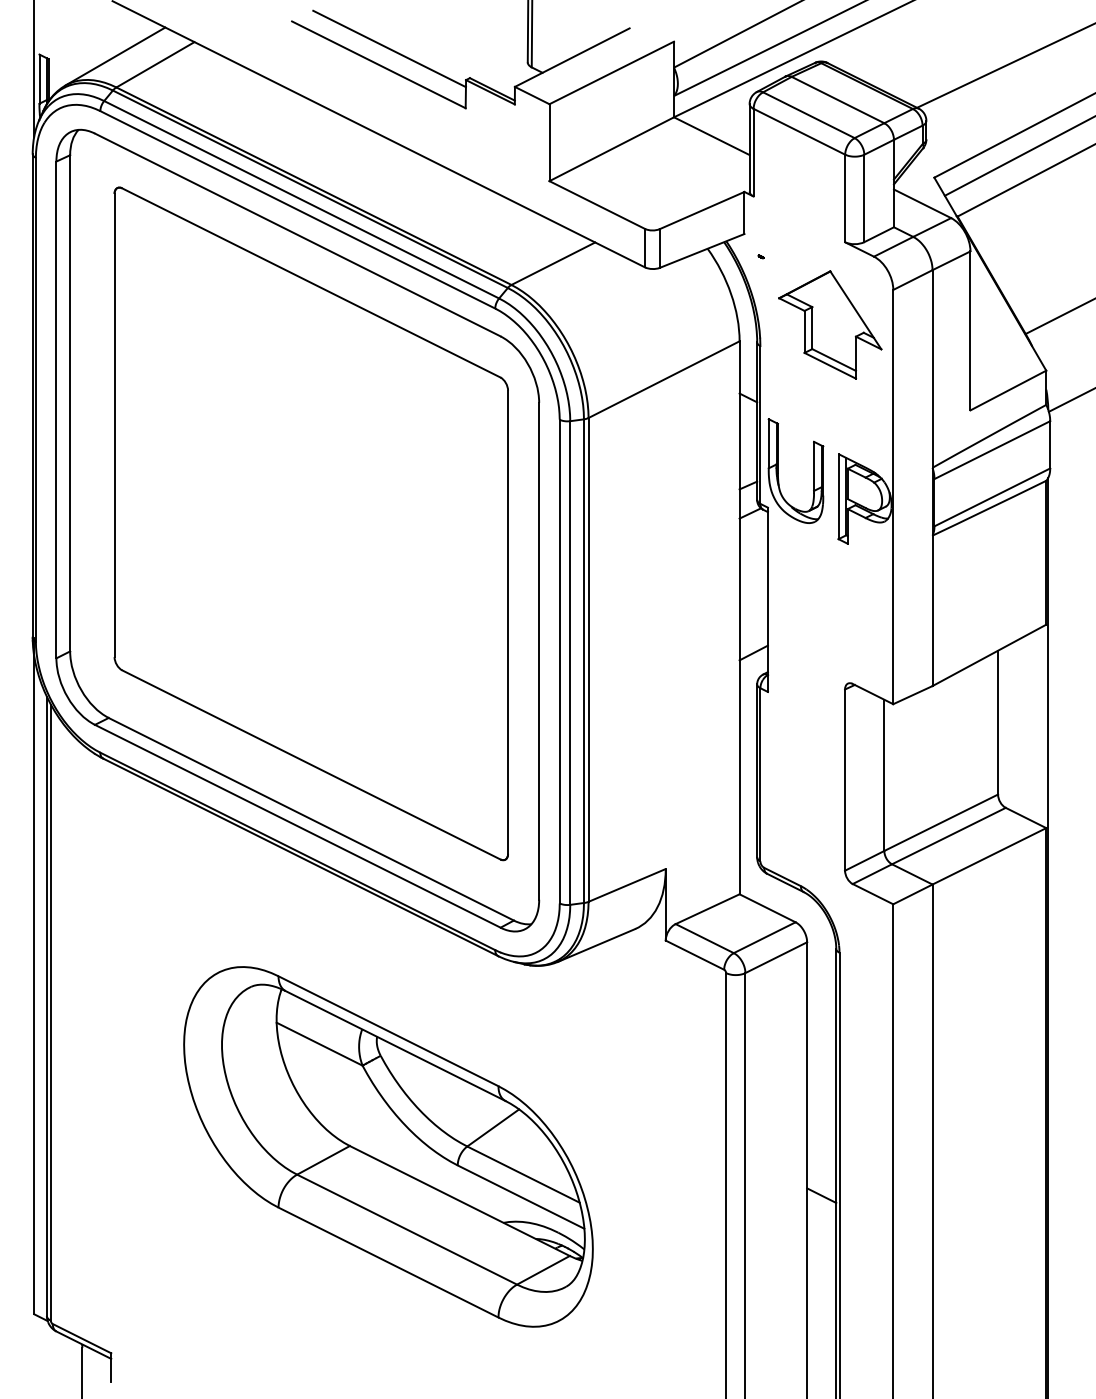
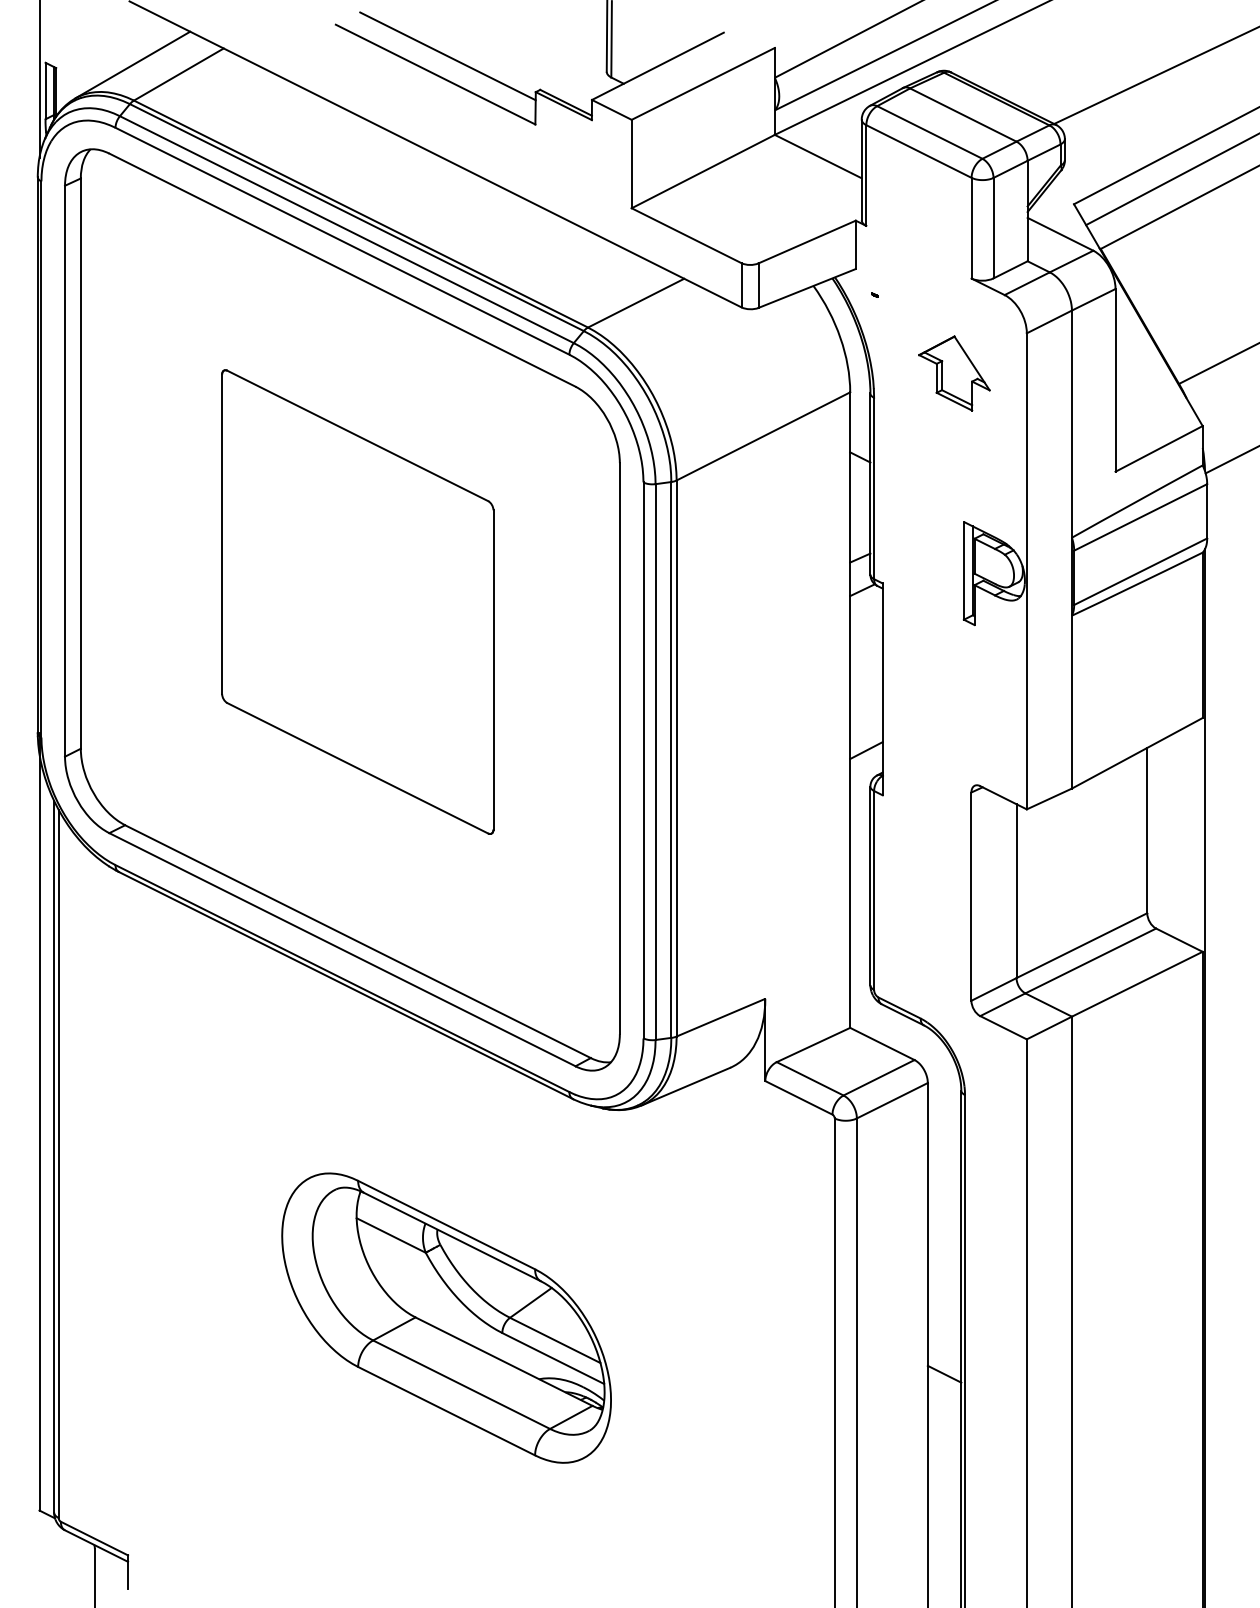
part: (830, 324) -> (954, 373), size x0.6
part: (779, 473) -> (895, 544), removed
part: (310, 523) -> (357, 601), size x0.6
part: (388, 1146) -> (446, 1317), size x0.7

